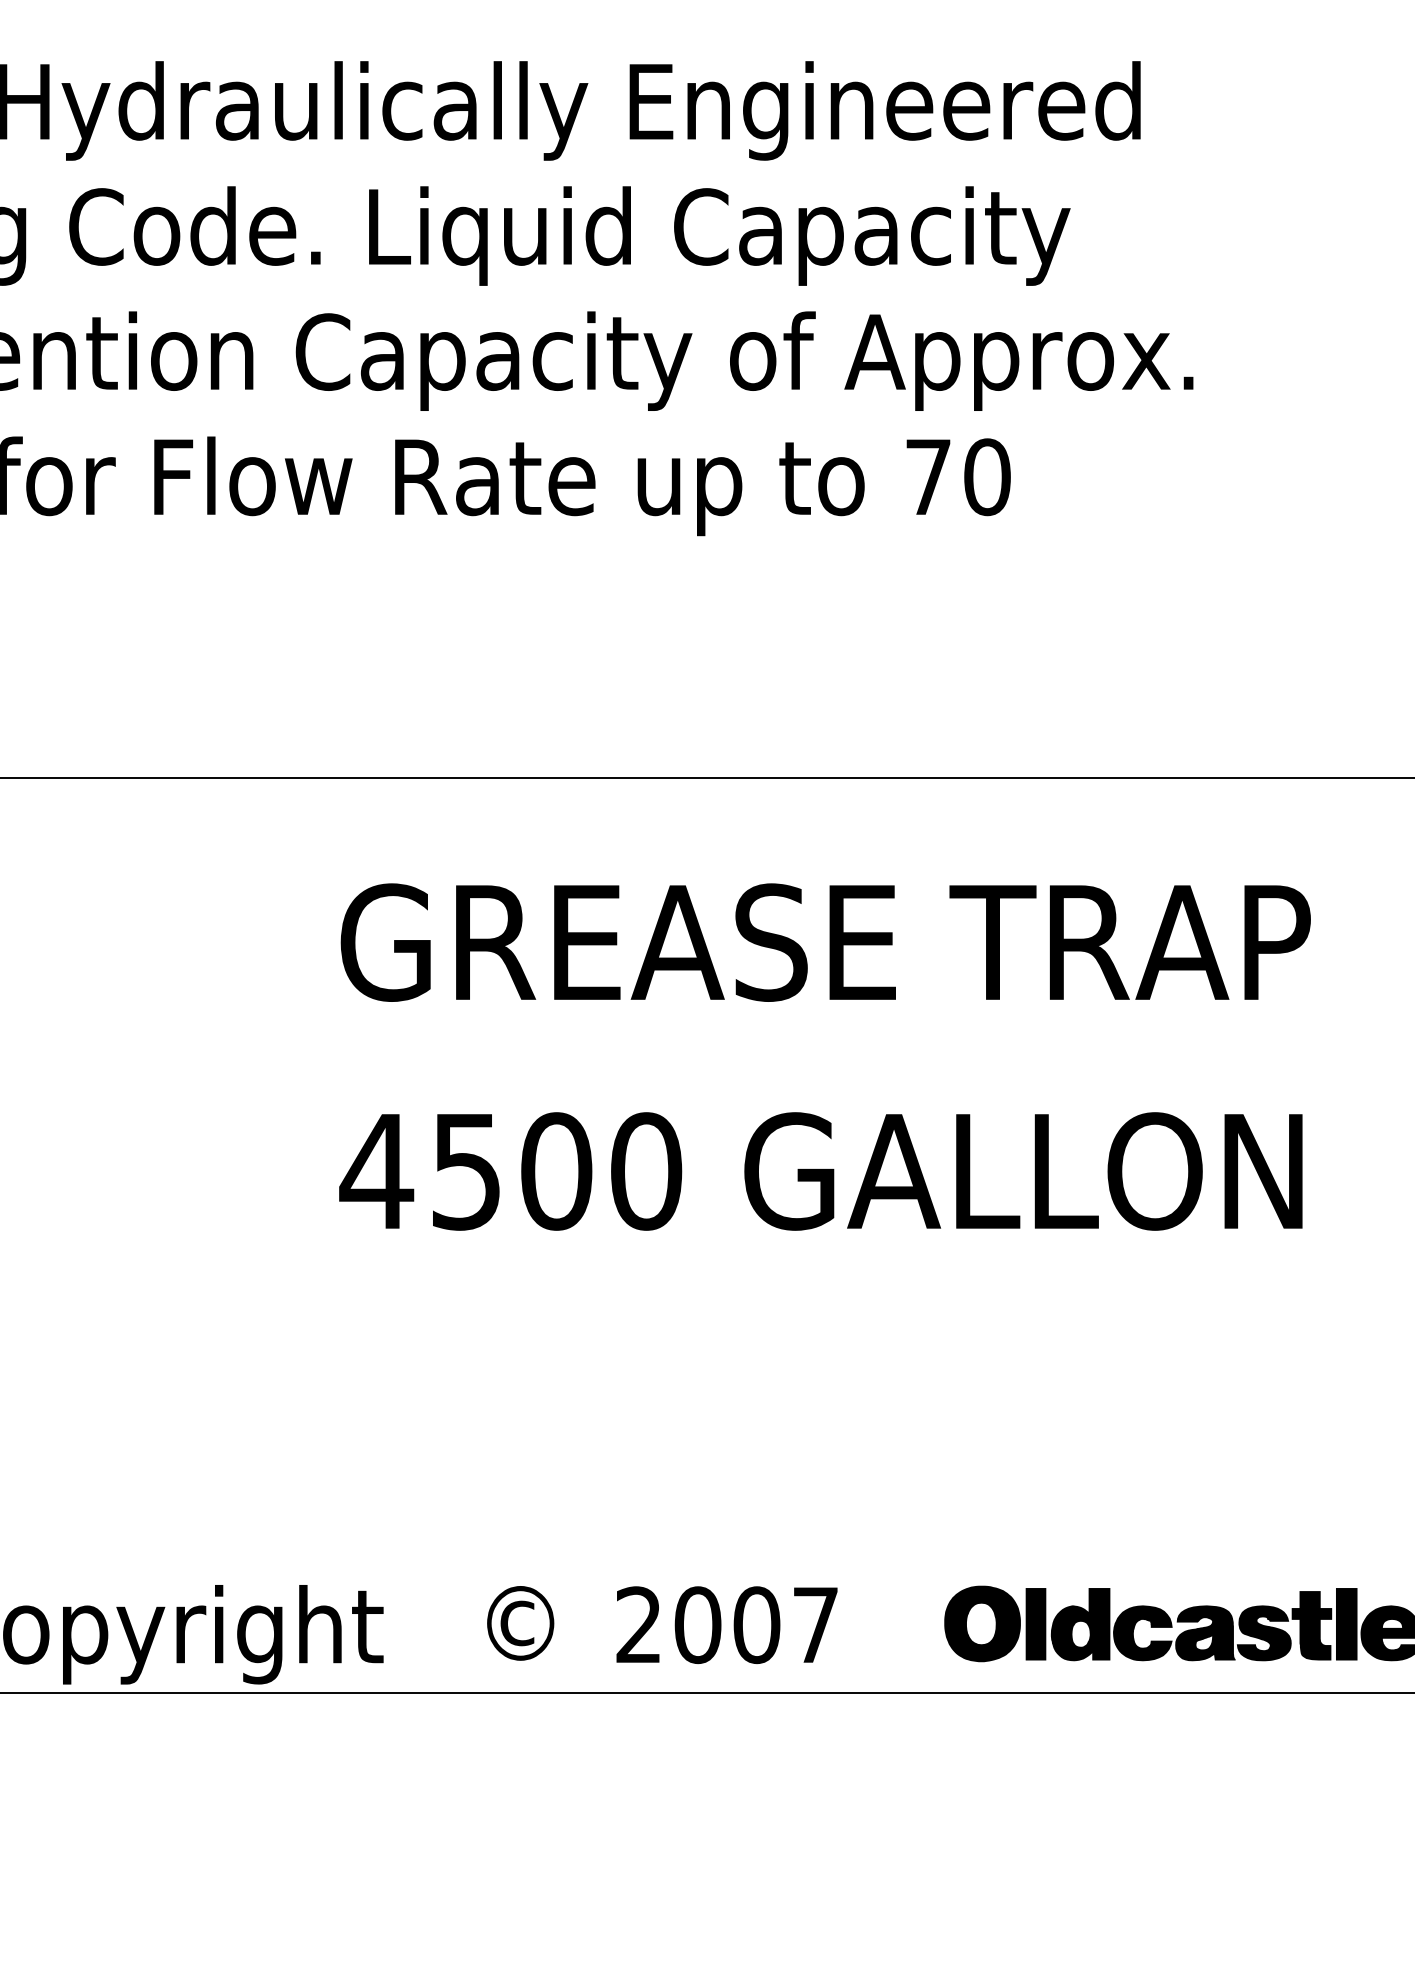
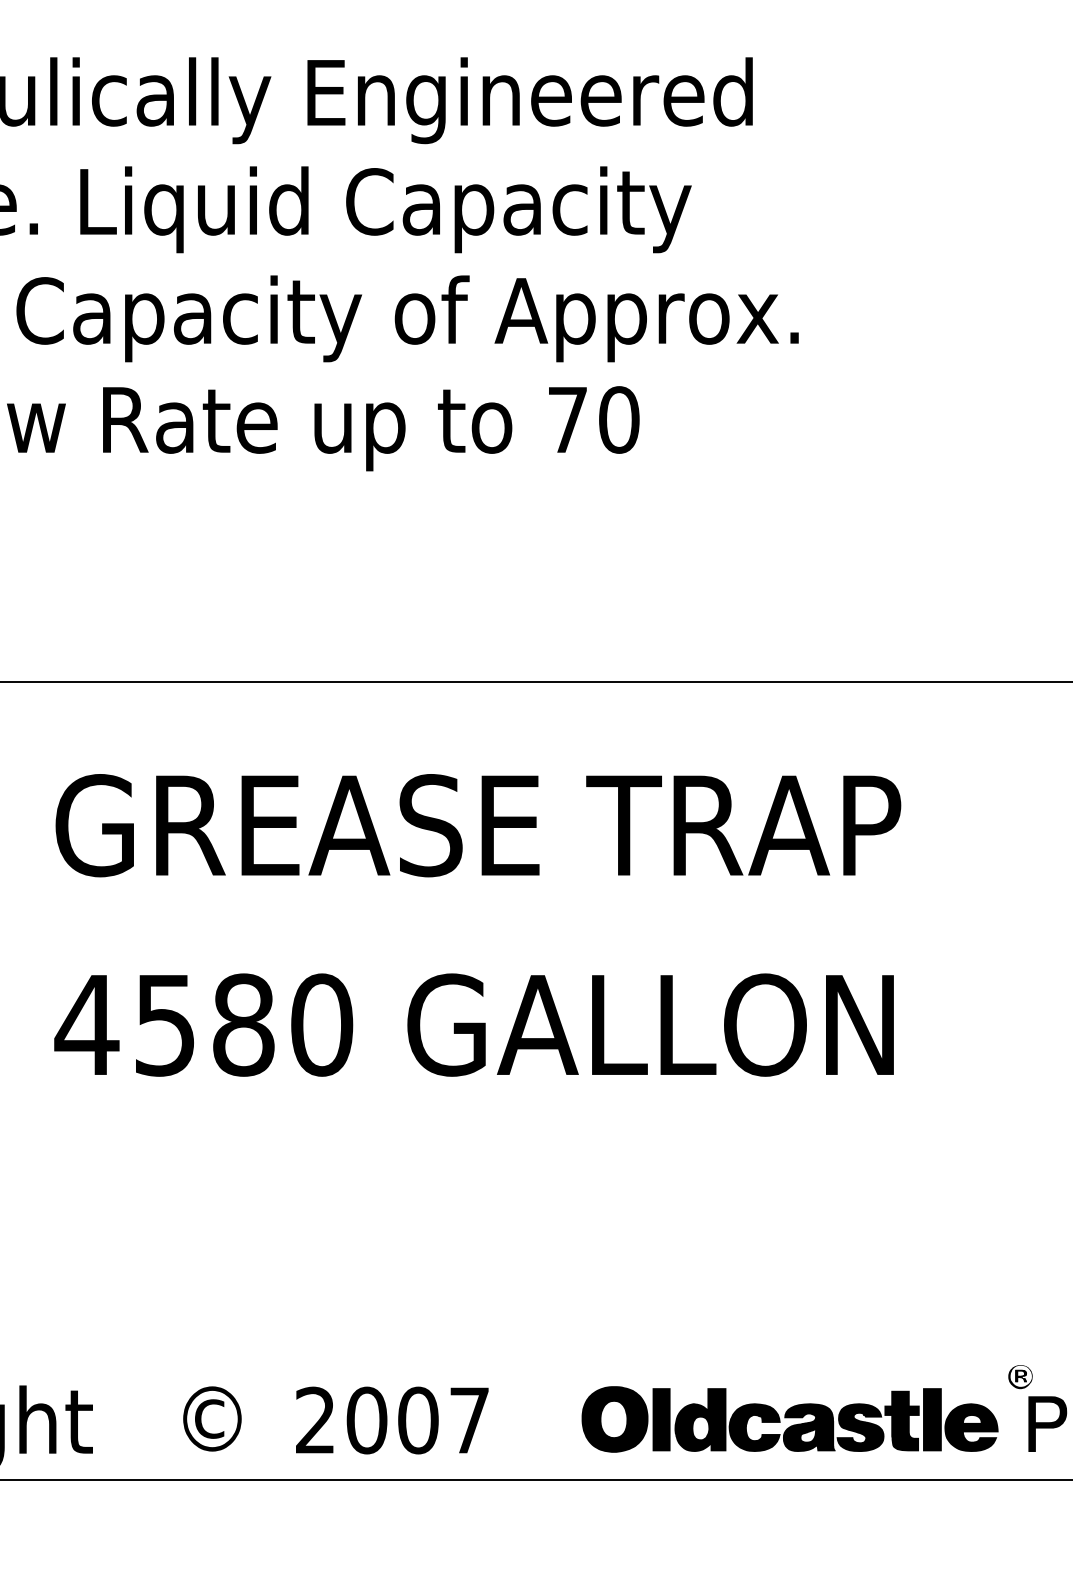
text: (556, 1171) -> (243, 1025), 4500 -> 4580

